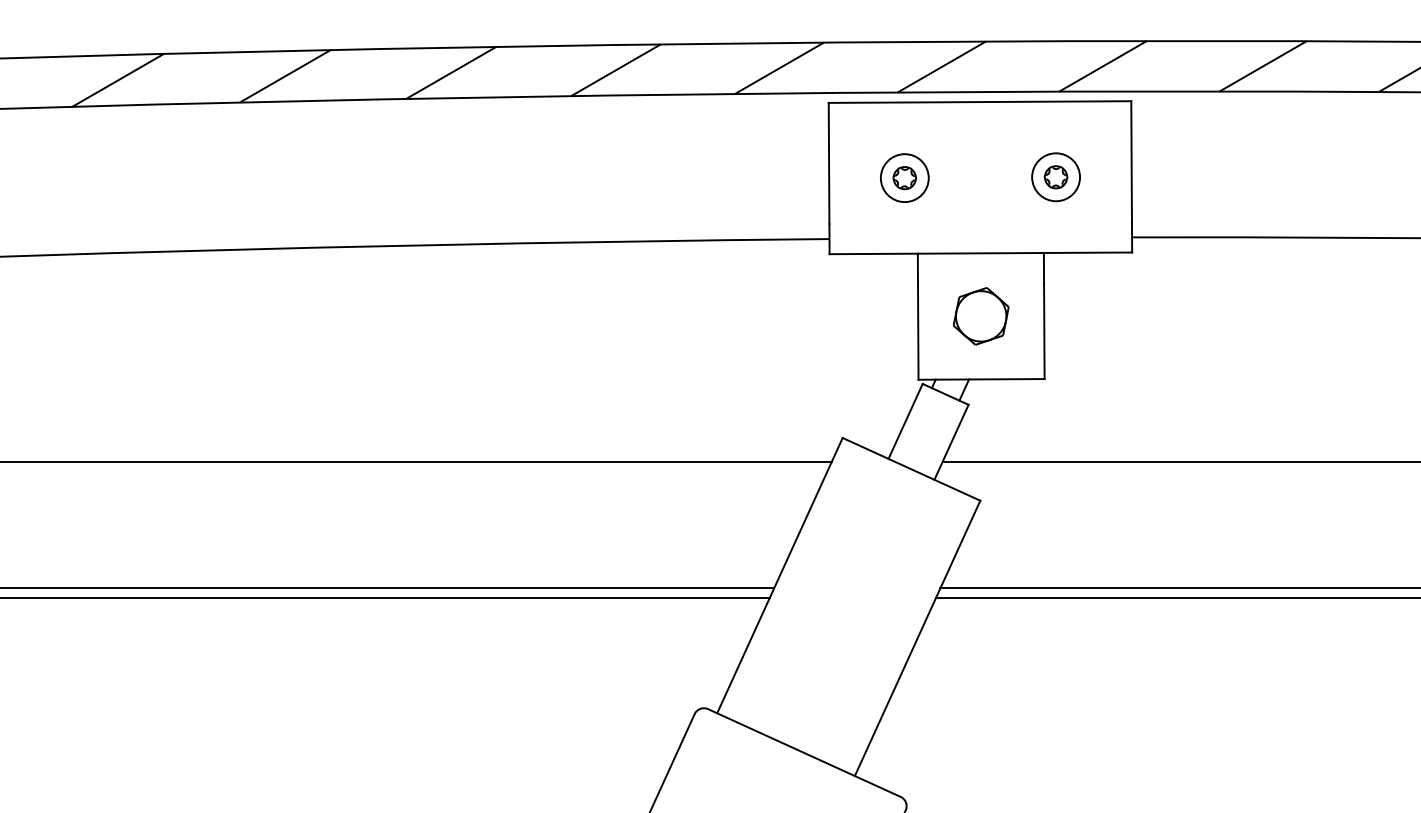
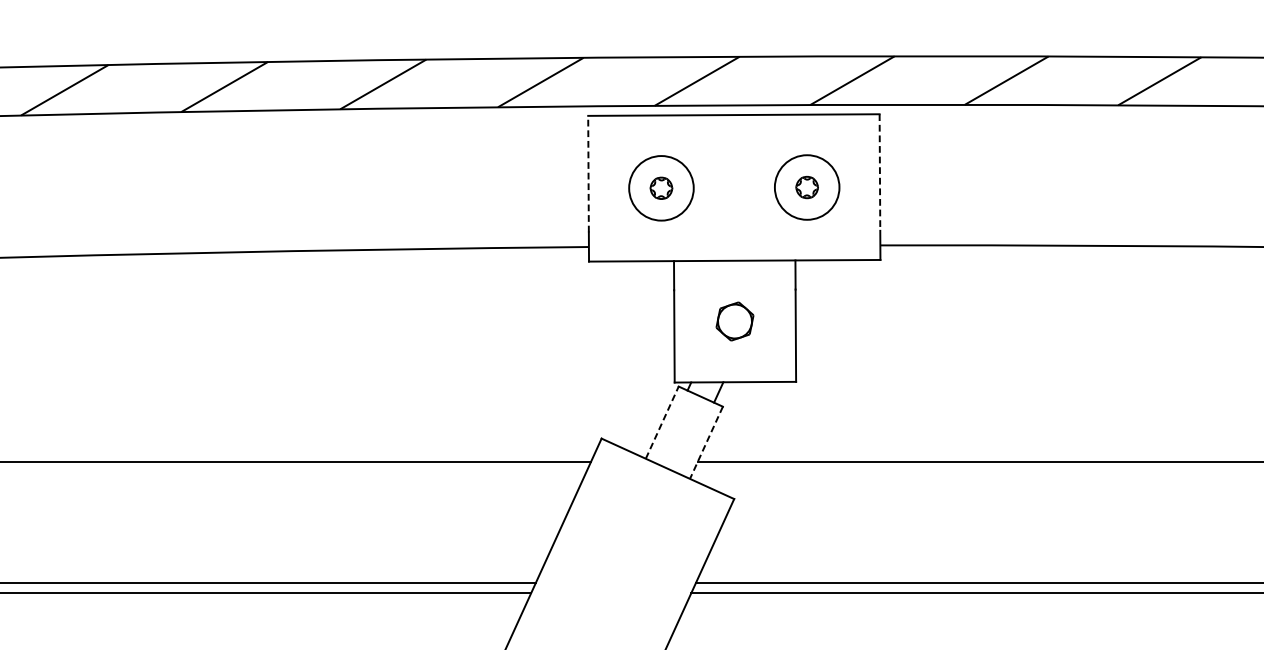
line: (1131, 161) -> (879, 172), solid -> dashed
line: (829, 163) -> (588, 174), solid -> dashed
circle: (1056, 177) -> (807, 187), size x1.4
circle: (904, 178) -> (661, 188), size x1.4
part: (980, 316) -> (734, 321), size x0.7
line: (905, 420) -> (662, 421), solid -> dashed
line: (951, 442) -> (706, 442), solid -> dashed

